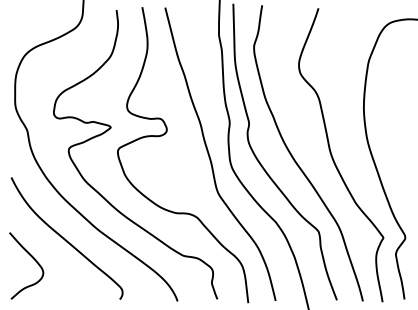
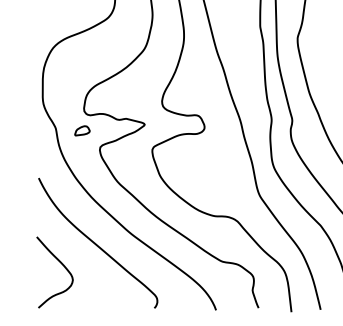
part: (52, 132) -> (82, 130), added

